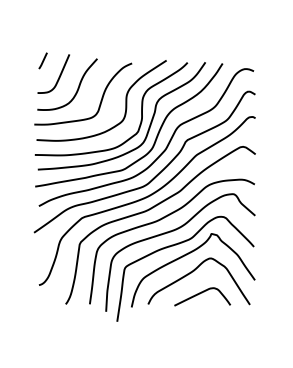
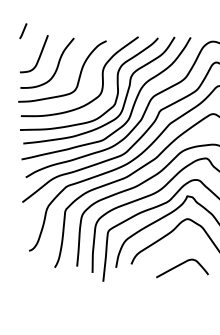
line: (42, 60) -> (22, 30), moved
curve: (200, 294) -> (180, 266), moved

